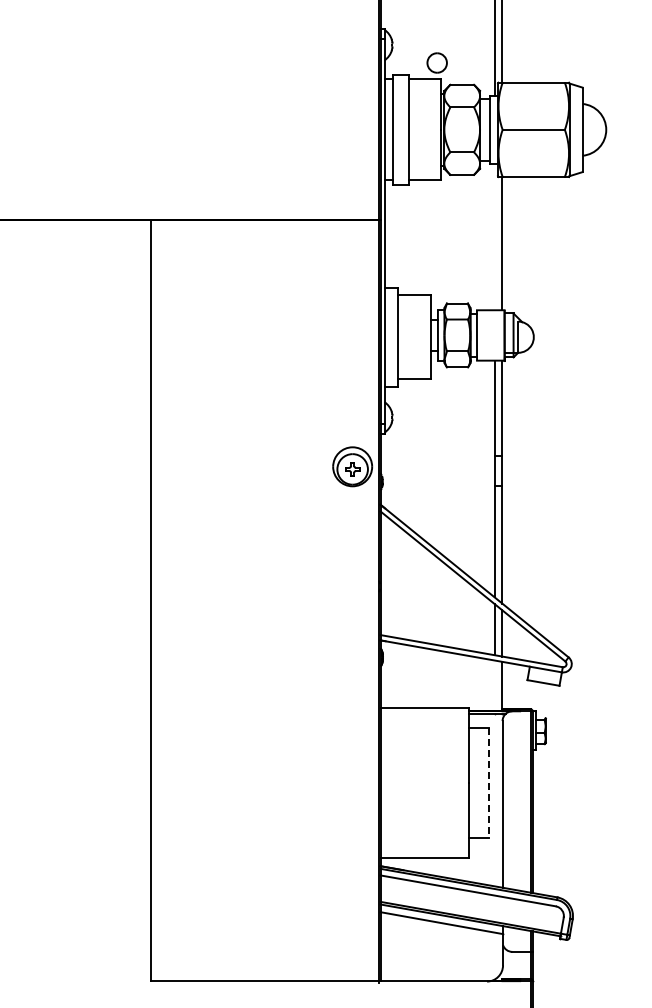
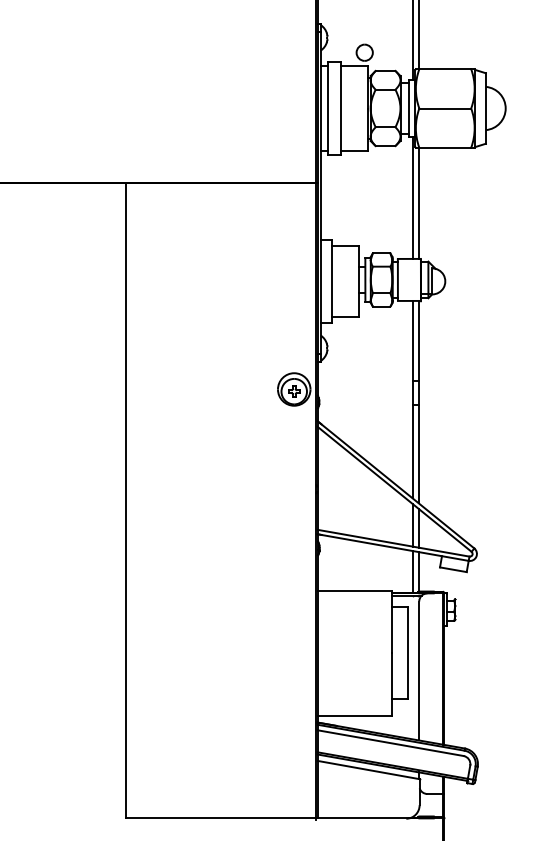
line: (494, 237) -> (412, 198), added
line: (494, 685) -> (412, 571), added
line: (488, 783) -> (407, 653), dashed -> solid

